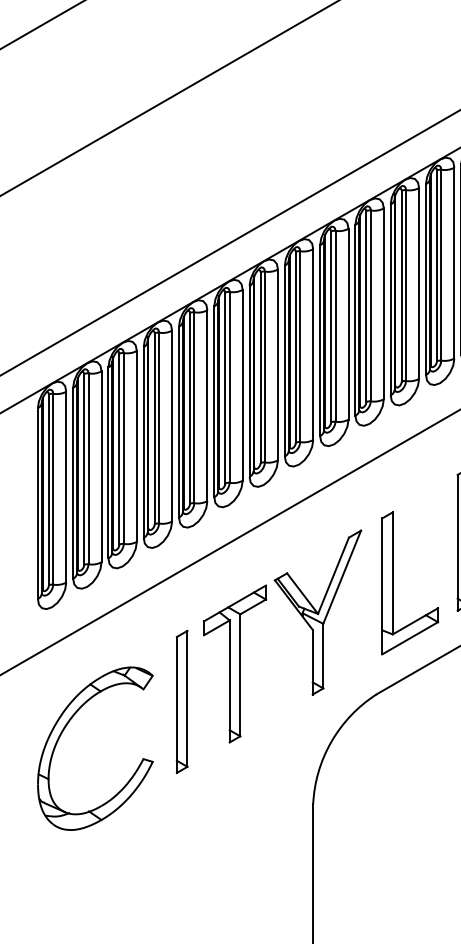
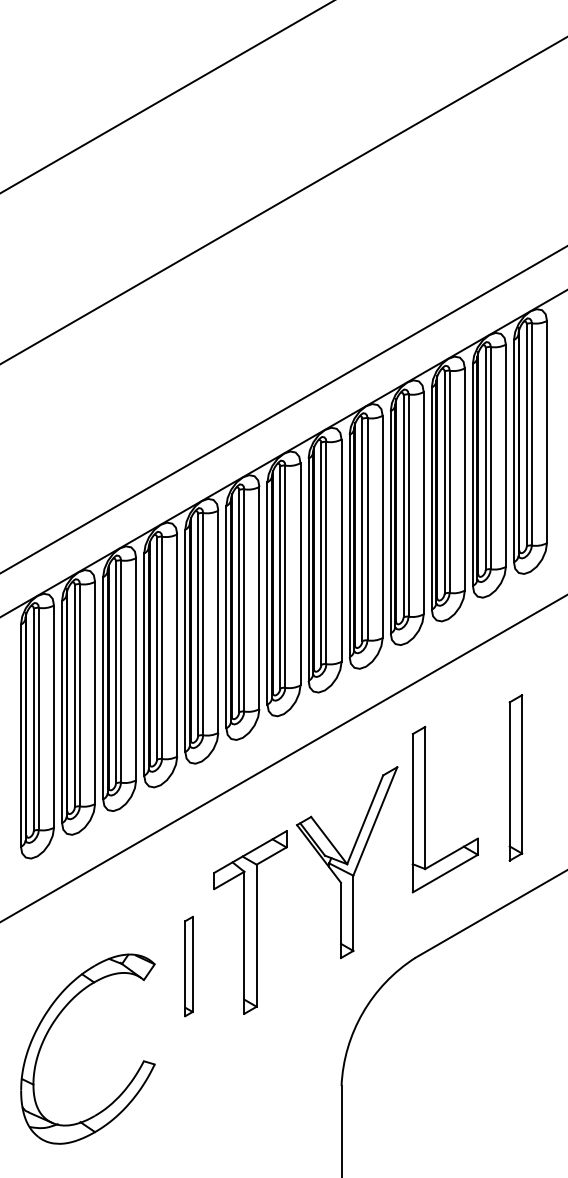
part: (393, 583) -> (425, 809), moved
part: (181, 701) -> (188, 966), size x0.6
part: (64, 729) -> (52, 1026), moved

